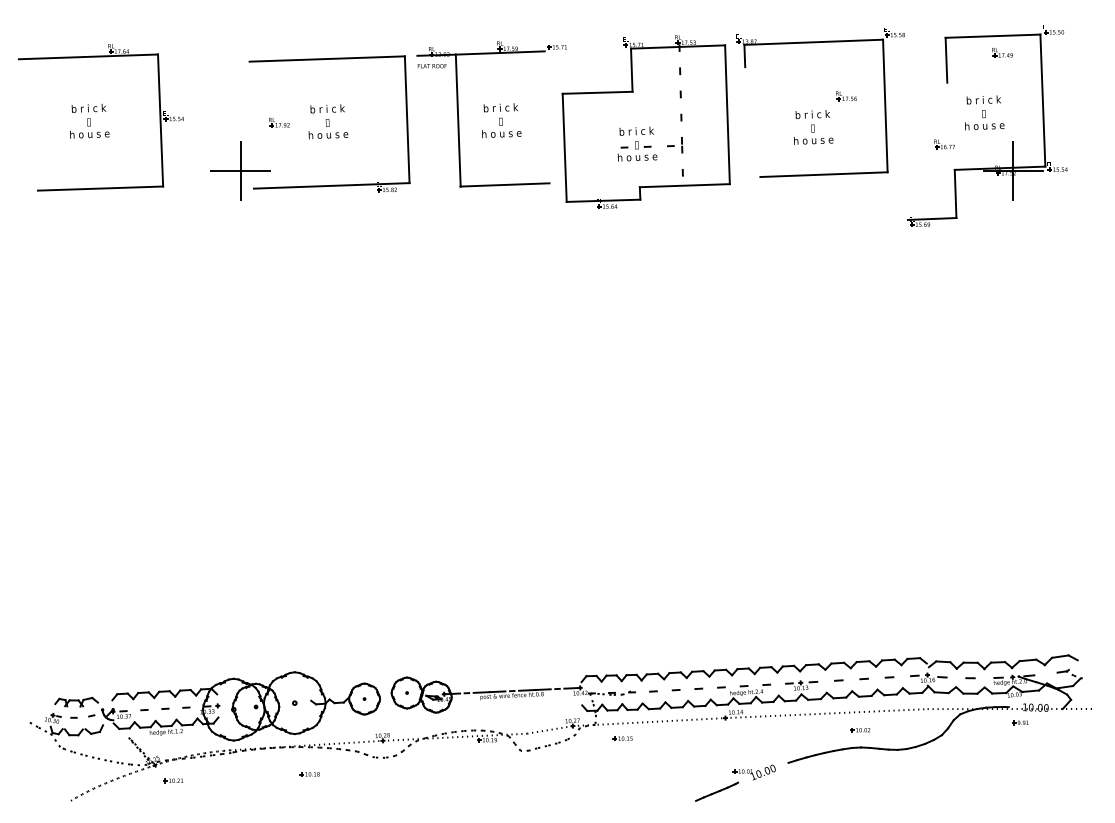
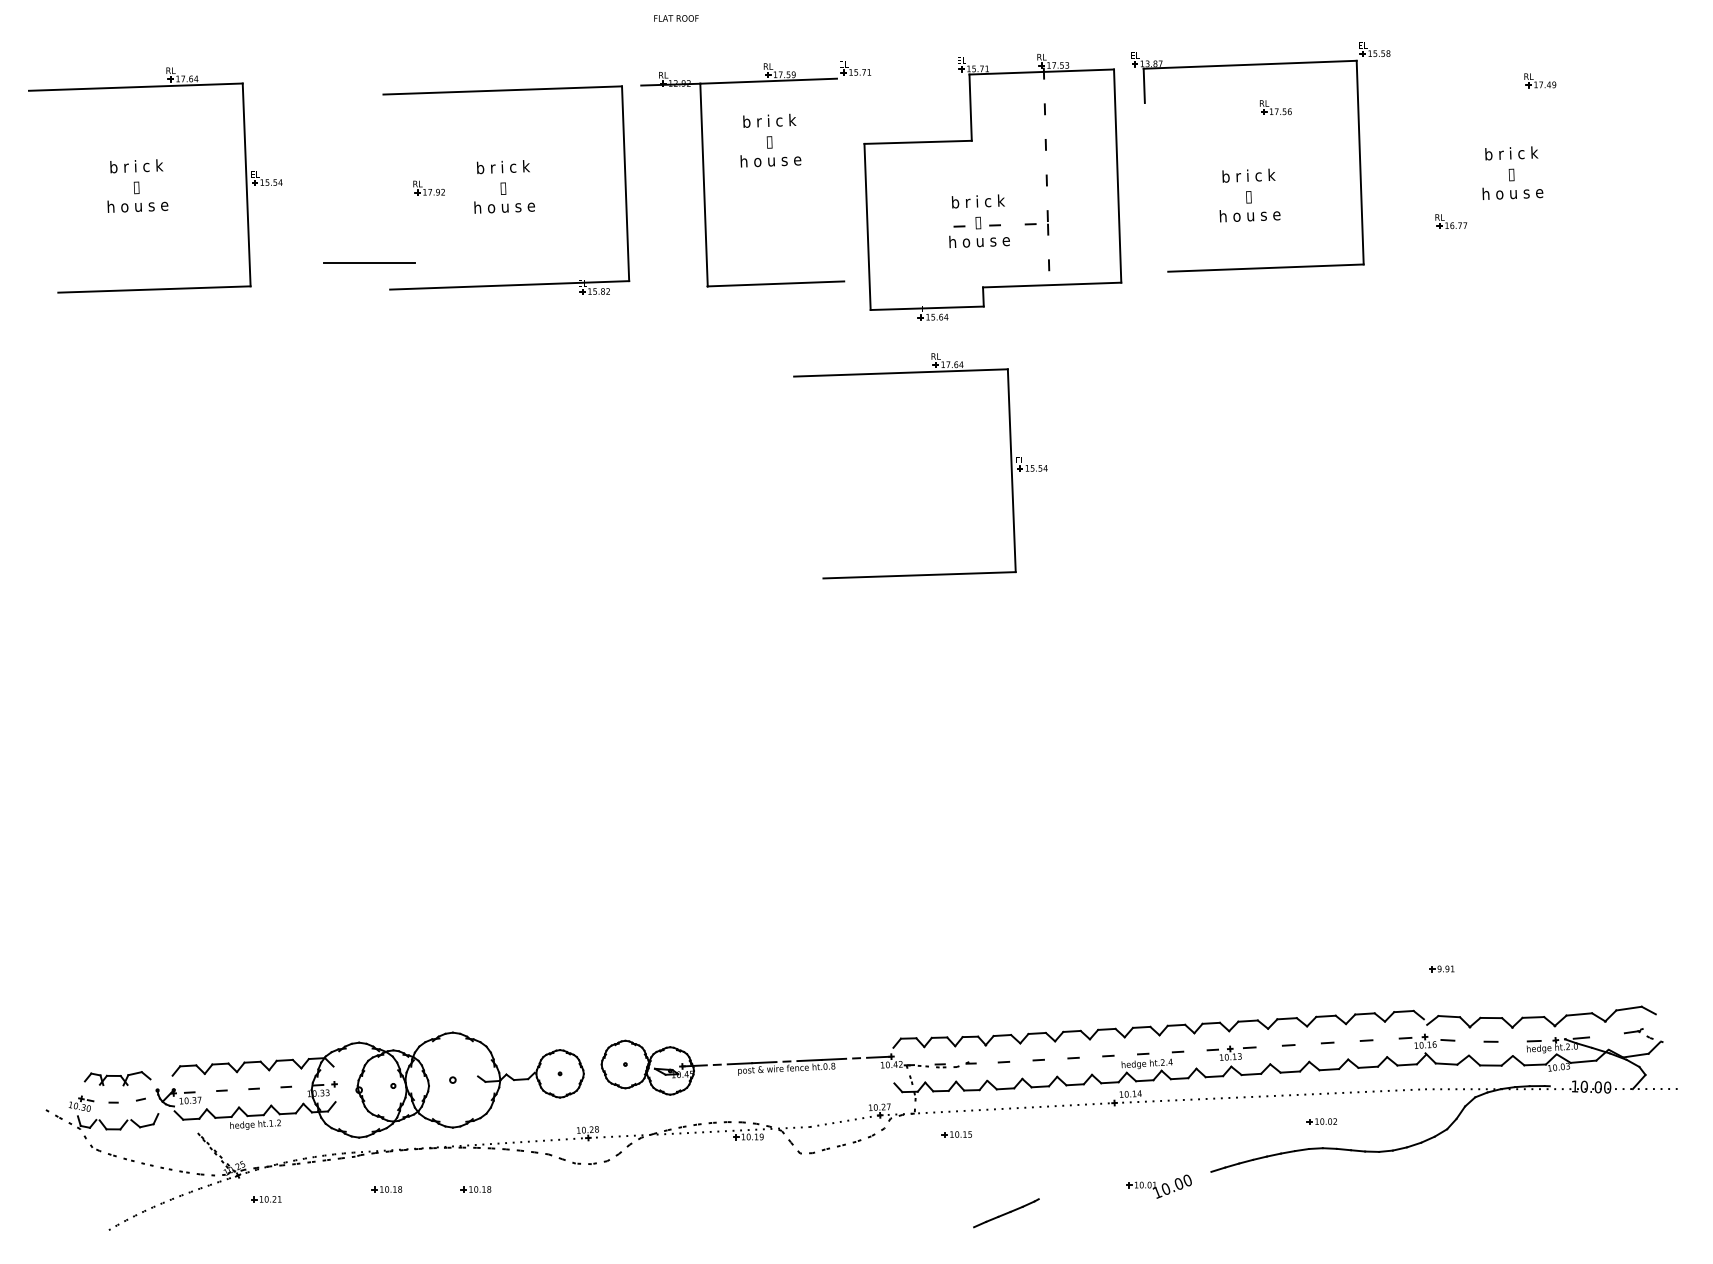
text: (431, 66) -> (675, 18), moved
part: (846, 96) -> (1275, 108), moved
text: (501, 120) -> (770, 140), moved
part: (1012, 141) -> (1555, 217), removed
line: (240, 170) -> (369, 261), removed
part: (657, 303) -> (1010, 466), added
part: (1020, 722) -> (1441, 968), moved
part: (251, 774) -> (386, 1189), added
line: (717, 791) -> (1007, 1212), moved

